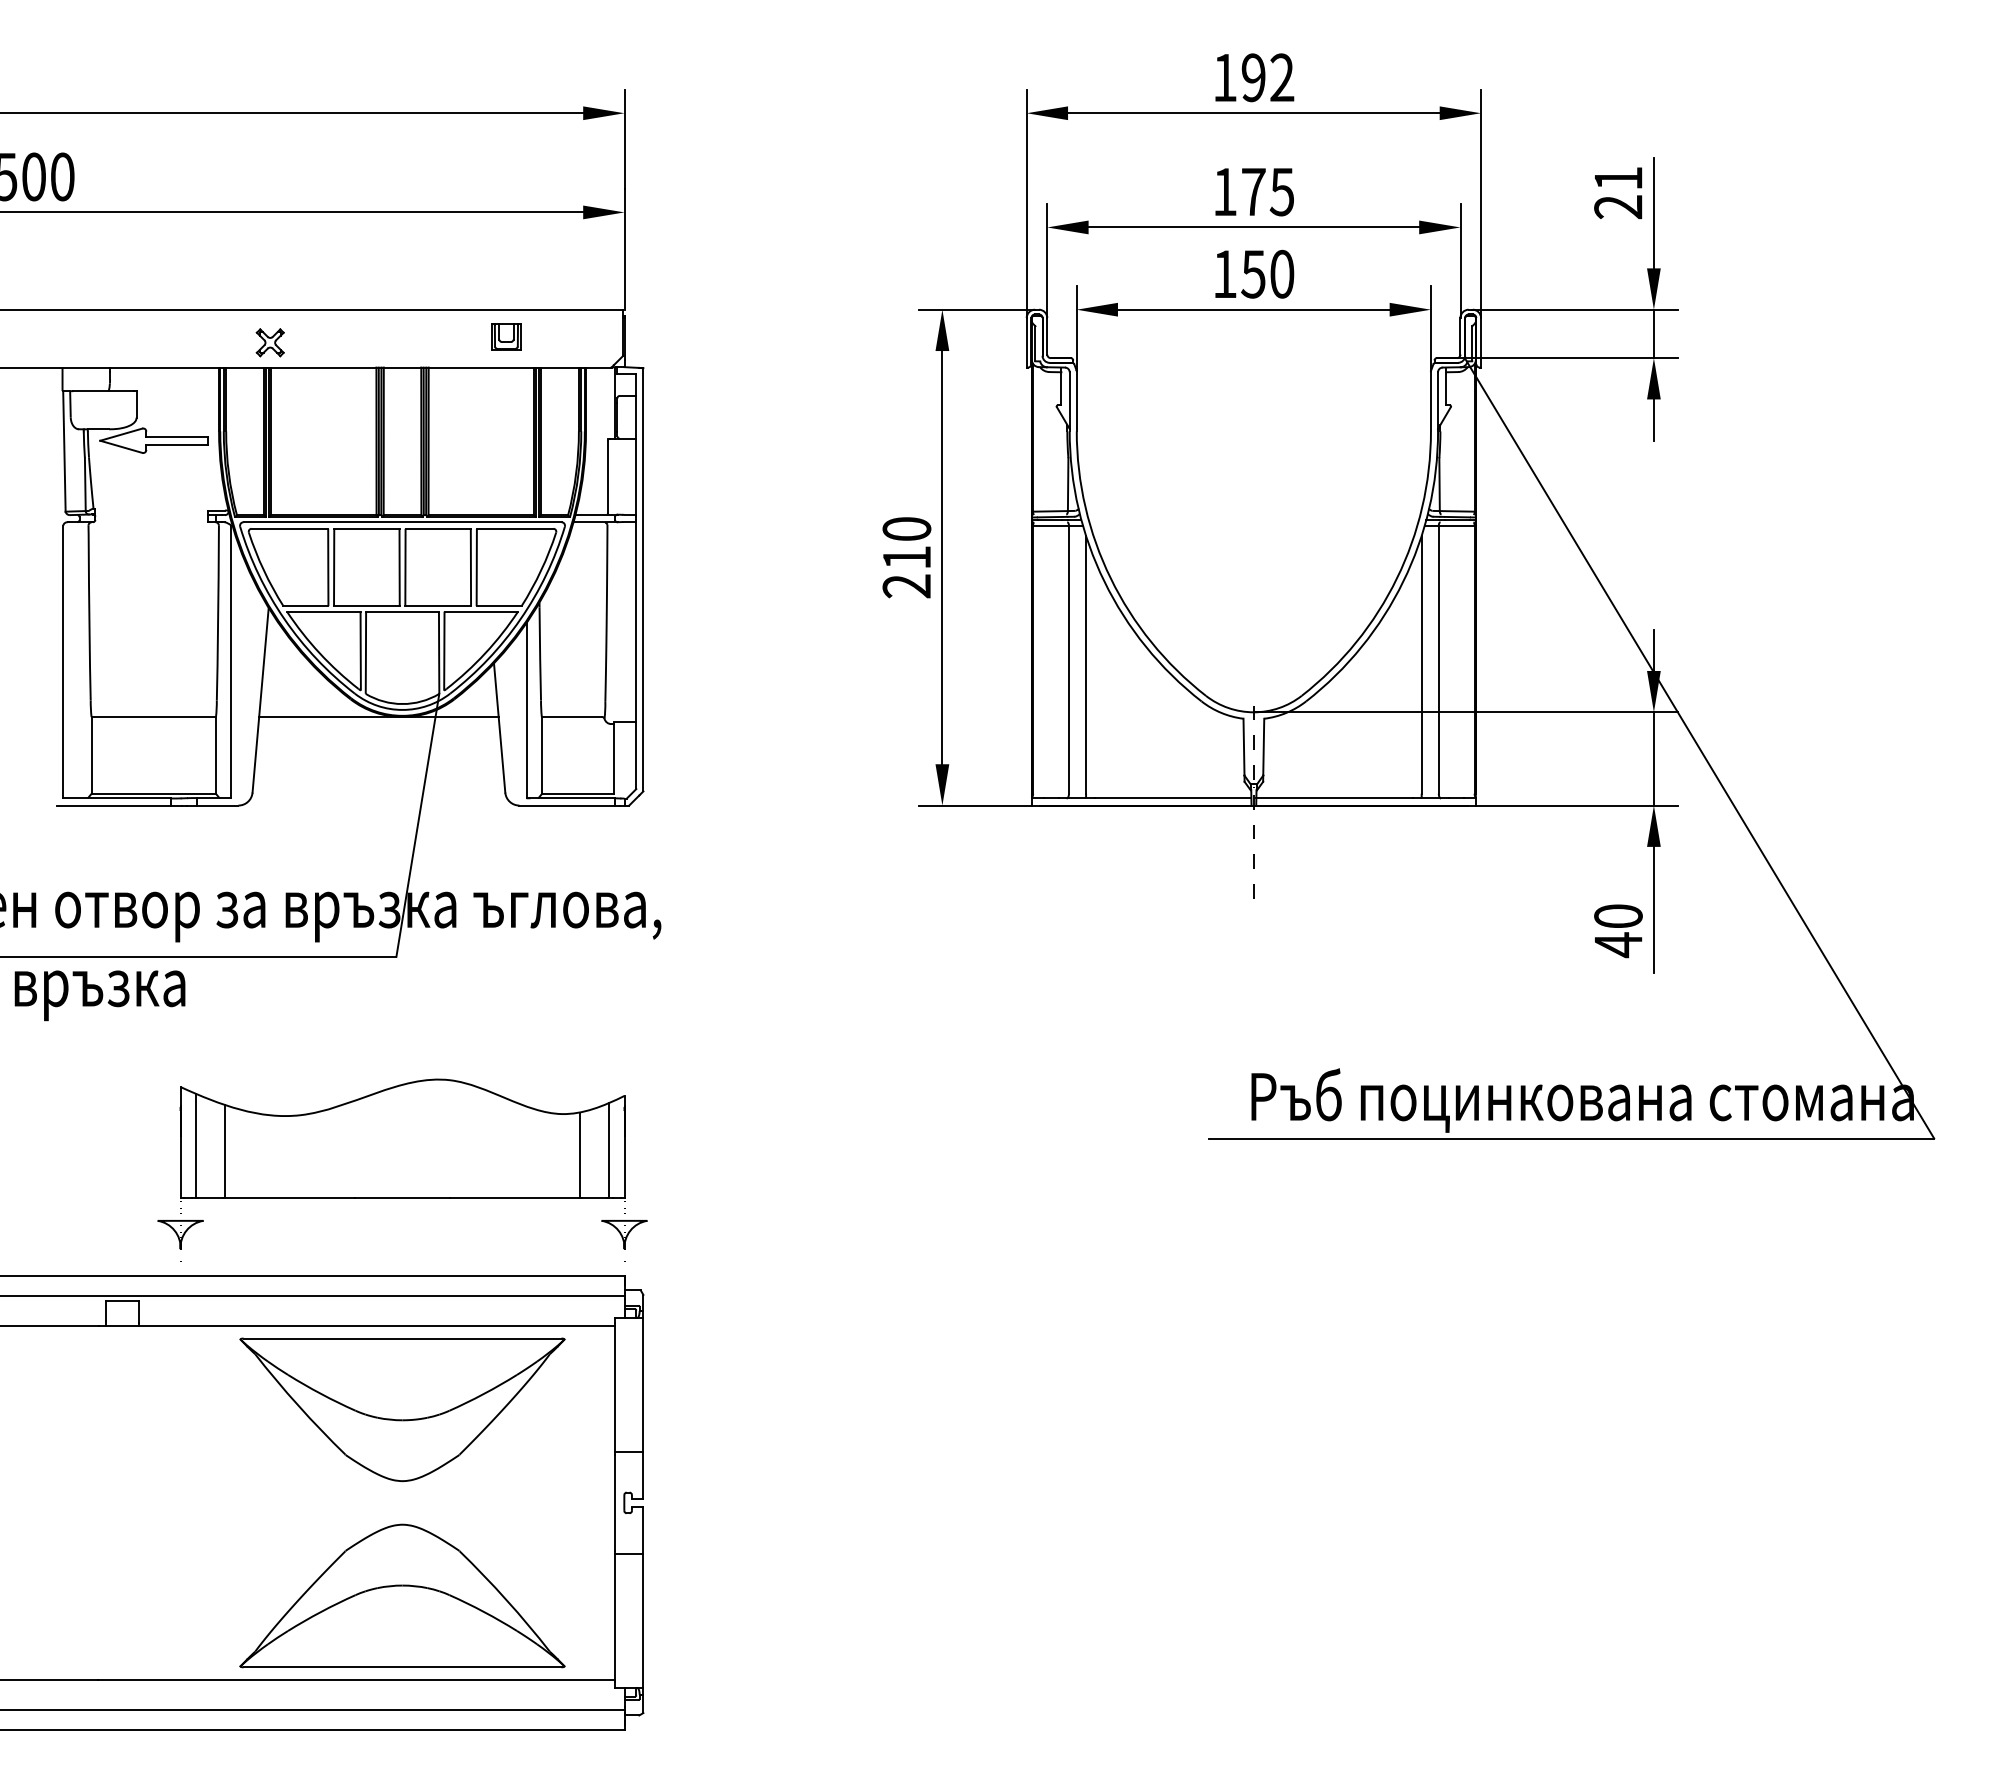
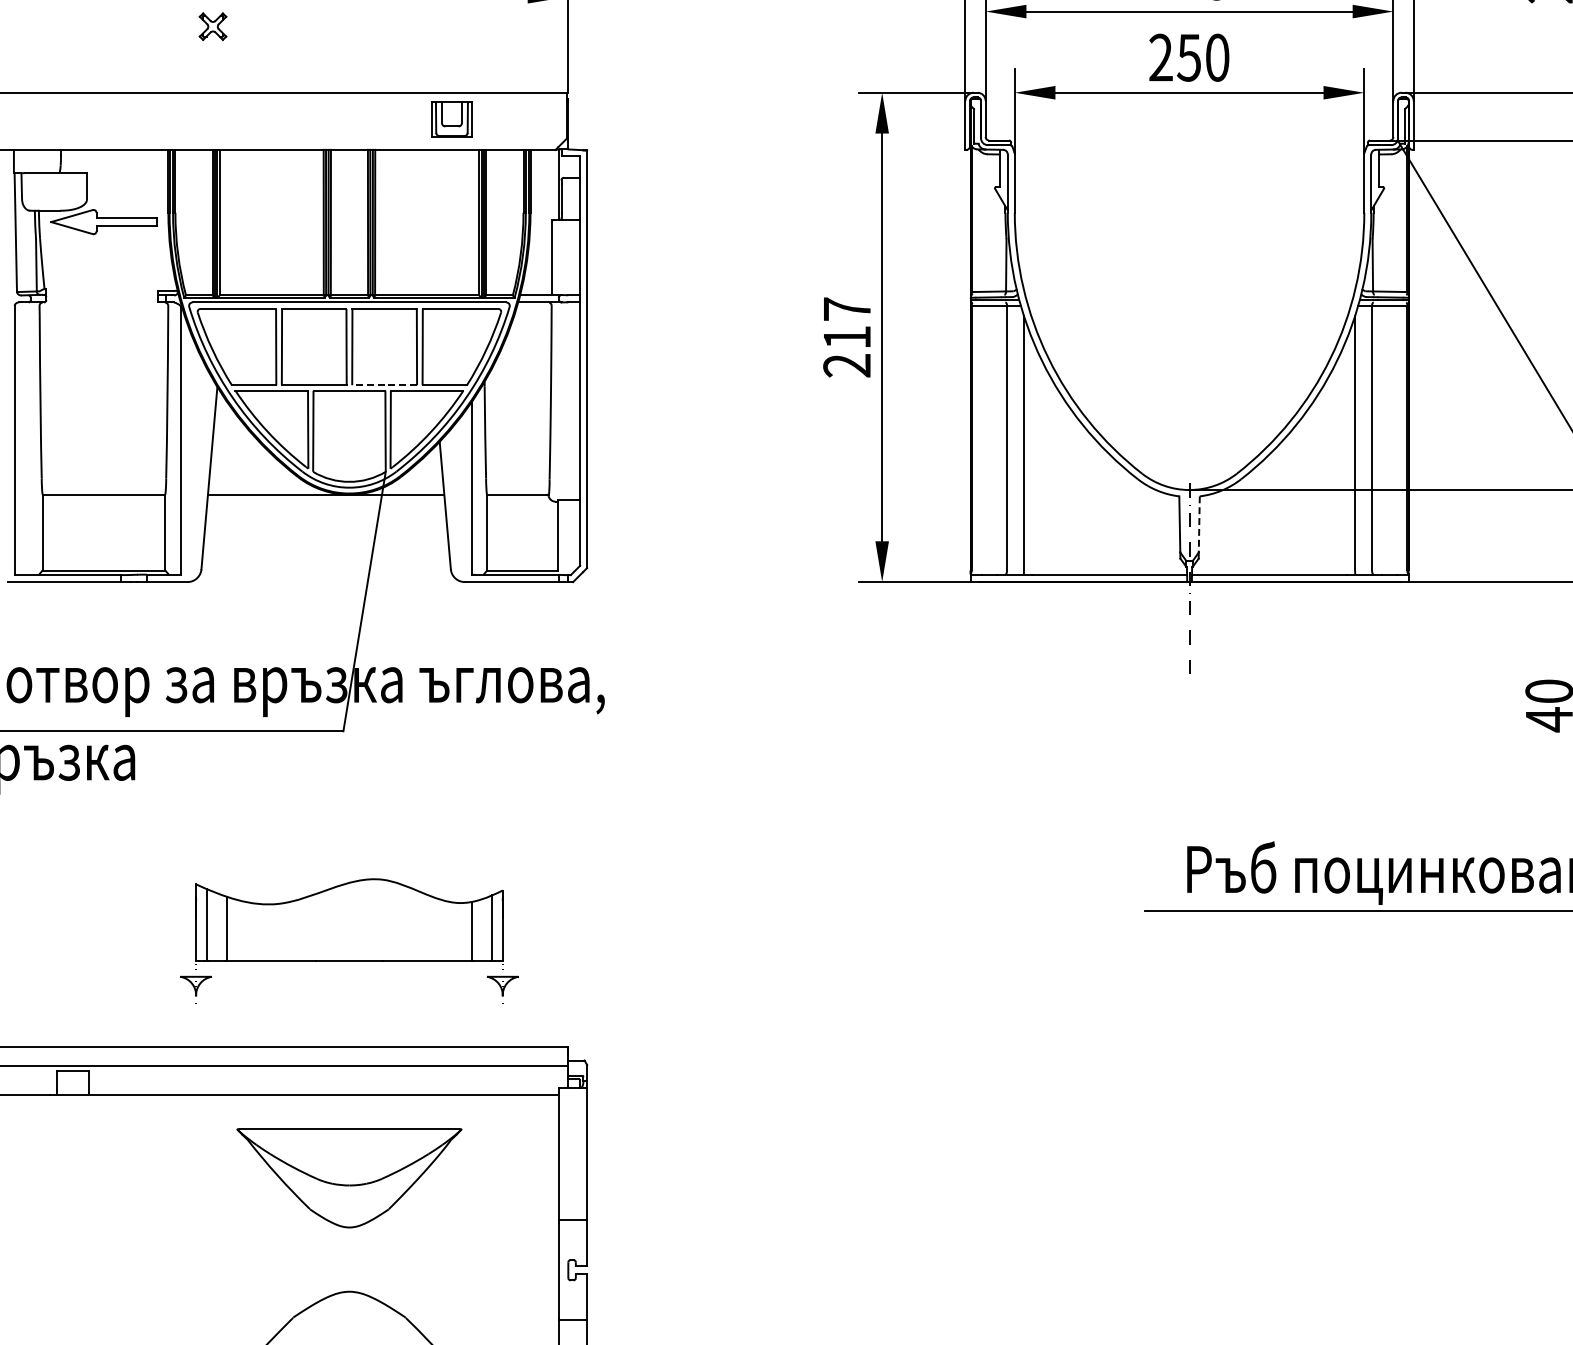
text: (1224, 273) -> (1160, 57), 150 -> 250
part: (506, 336) -> (452, 119), size x1.4
part: (269, 342) -> (212, 26), moved
text: (906, 528) -> (846, 308), 210 -> 217
line: (438, 606) -> (384, 385), solid -> dashed
line: (1263, 747) -> (1199, 524), solid -> dashed
part: (402, 1169) -> (349, 941), size x0.7
part: (402, 1409) -> (349, 1178), size x0.7

